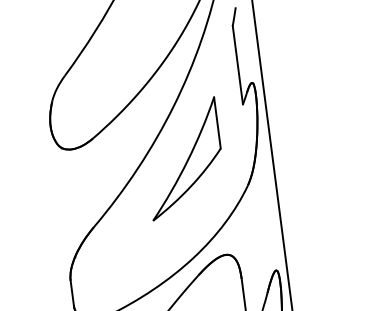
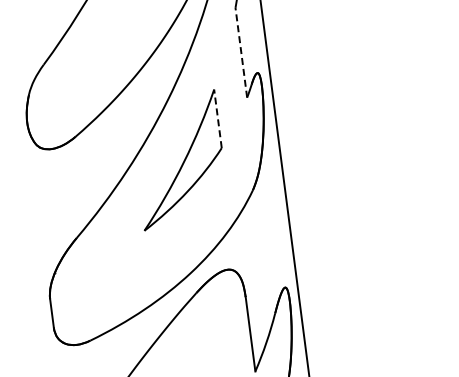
line: (238, 64) -> (241, 52), solid -> dashed
line: (217, 122) -> (217, 118), solid -> dashed

